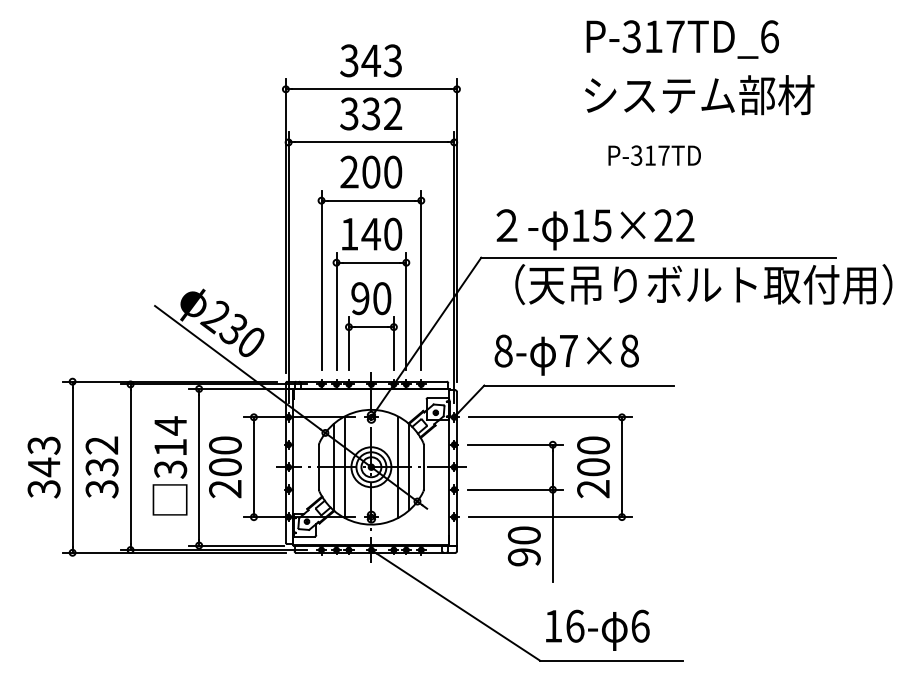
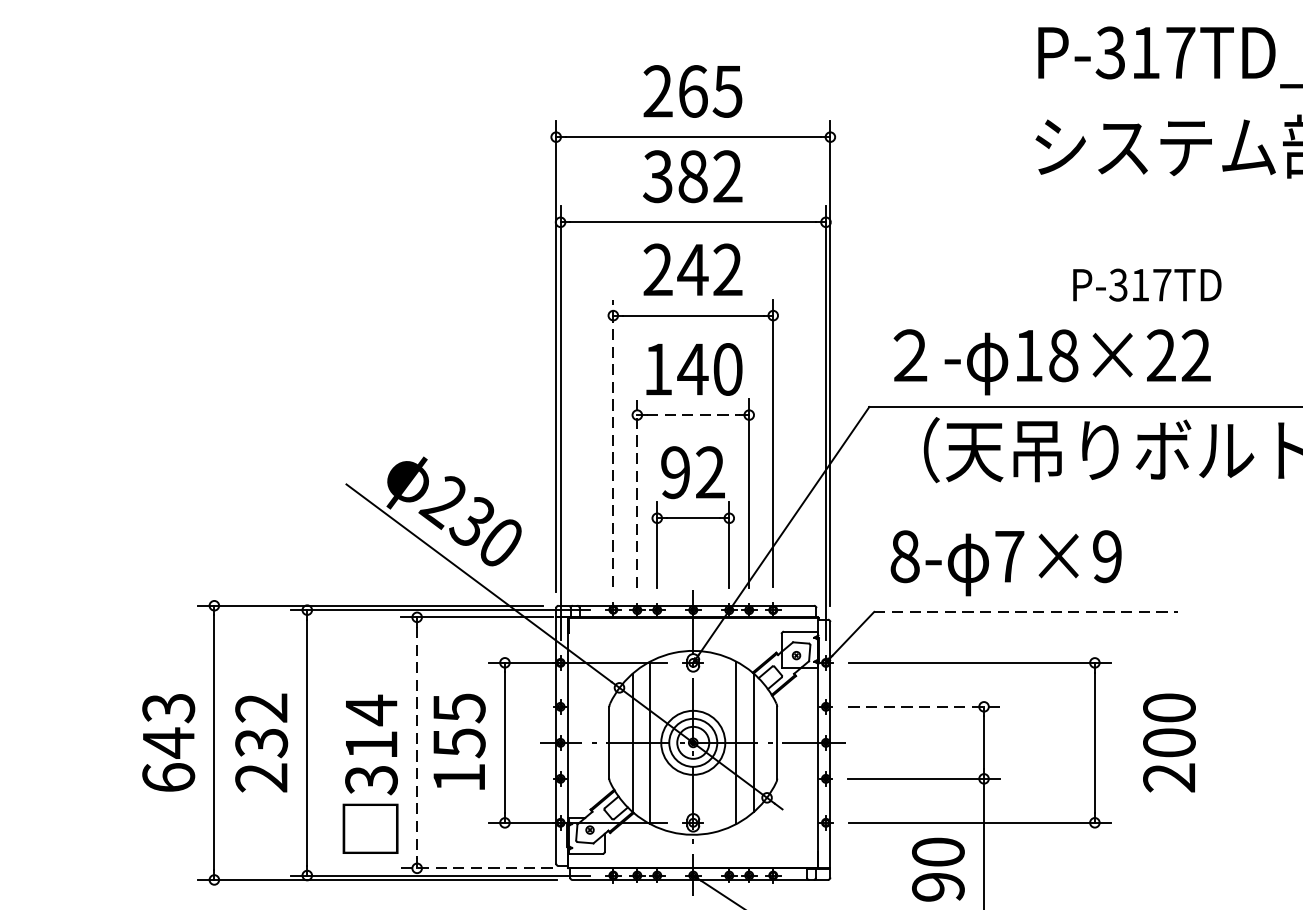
text: (370, 60) -> (691, 90), 343 -> 265
text: (371, 113) -> (693, 175), 332 -> 382
text: (654, 155) -> (1146, 284), moved
text: (381, 171) -> (709, 268), 200 -> 242
text: (602, 225) -> (1063, 355), 15×22 -> 18×22
line: (371, 262) -> (693, 414), solid -> dashed
line: (321, 280) -> (613, 443), solid -> dashed
text: (382, 298) -> (711, 472), 90 -> 92
line: (336, 311) -> (637, 493), solid -> dashed
text: (629, 350) -> (1106, 555), 7×8 -> 7×9
line: (578, 385) -> (1025, 611), solid -> dashed
line: (516, 444) -> (925, 706), solid -> dashed
text: (169, 465) -> (369, 773), moved
line: (199, 467) -> (417, 743), solid -> dashed
text: (225, 467) -> (459, 743), 200 -> 155
text: (593, 467) -> (1169, 743), moved
text: (43, 488) -> (167, 776), 343 -> 643
text: (102, 489) -> (262, 778), 332 -> 232
line: (235, 545) -> (475, 868), solid -> dashed

